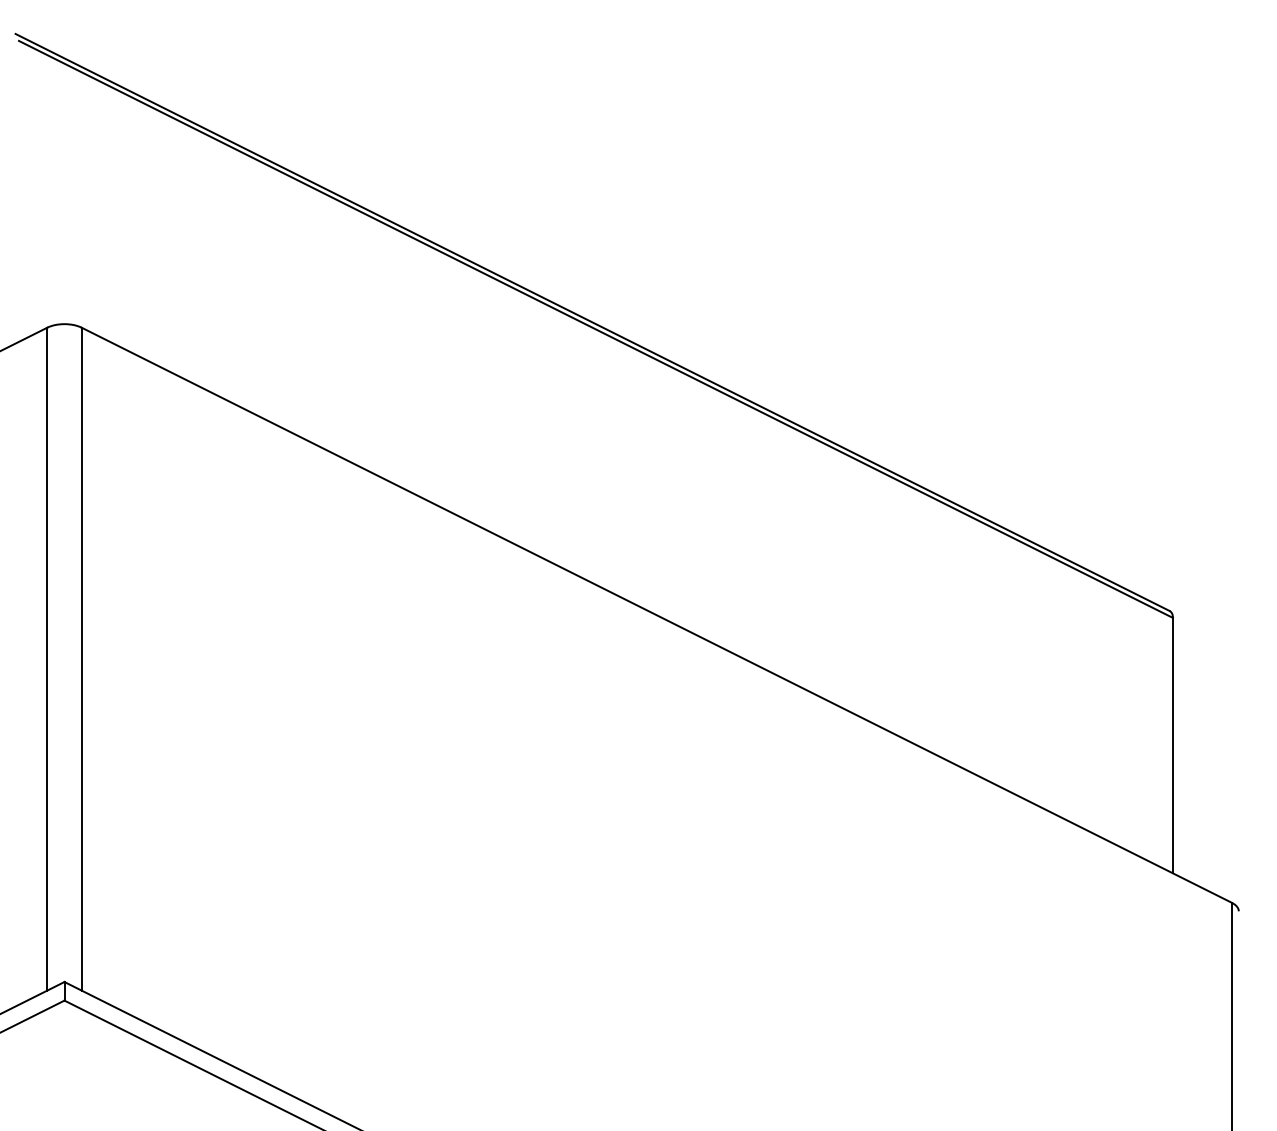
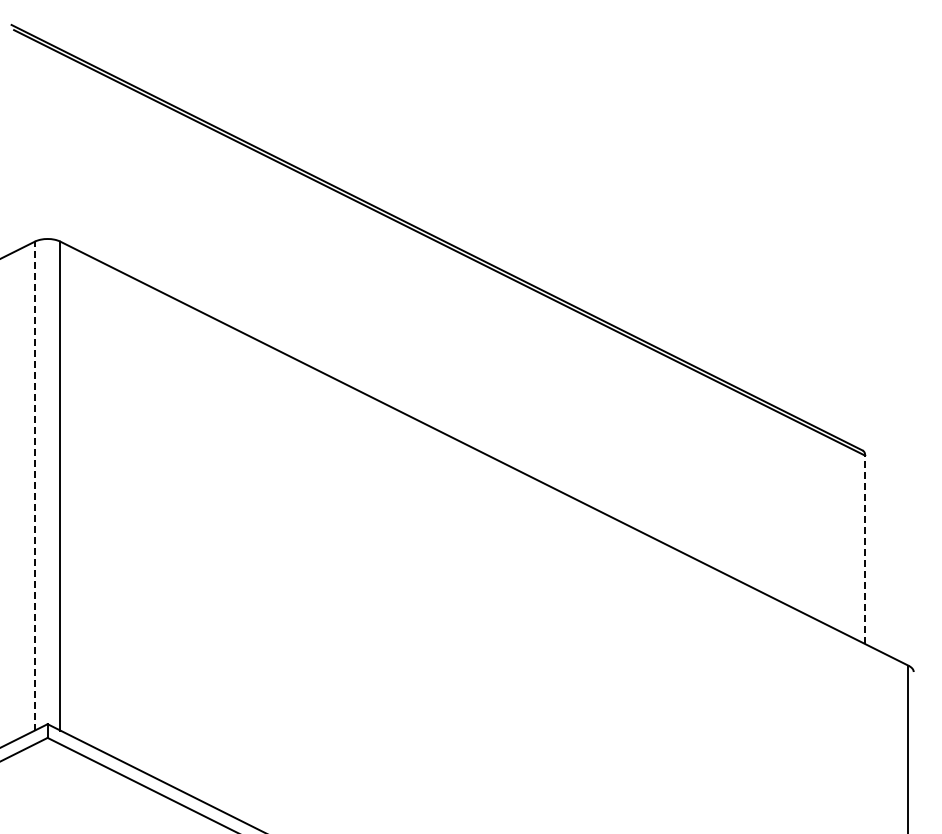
line: (46, 658) -> (34, 485), solid -> dashed
line: (1173, 745) -> (865, 549), solid -> dashed

